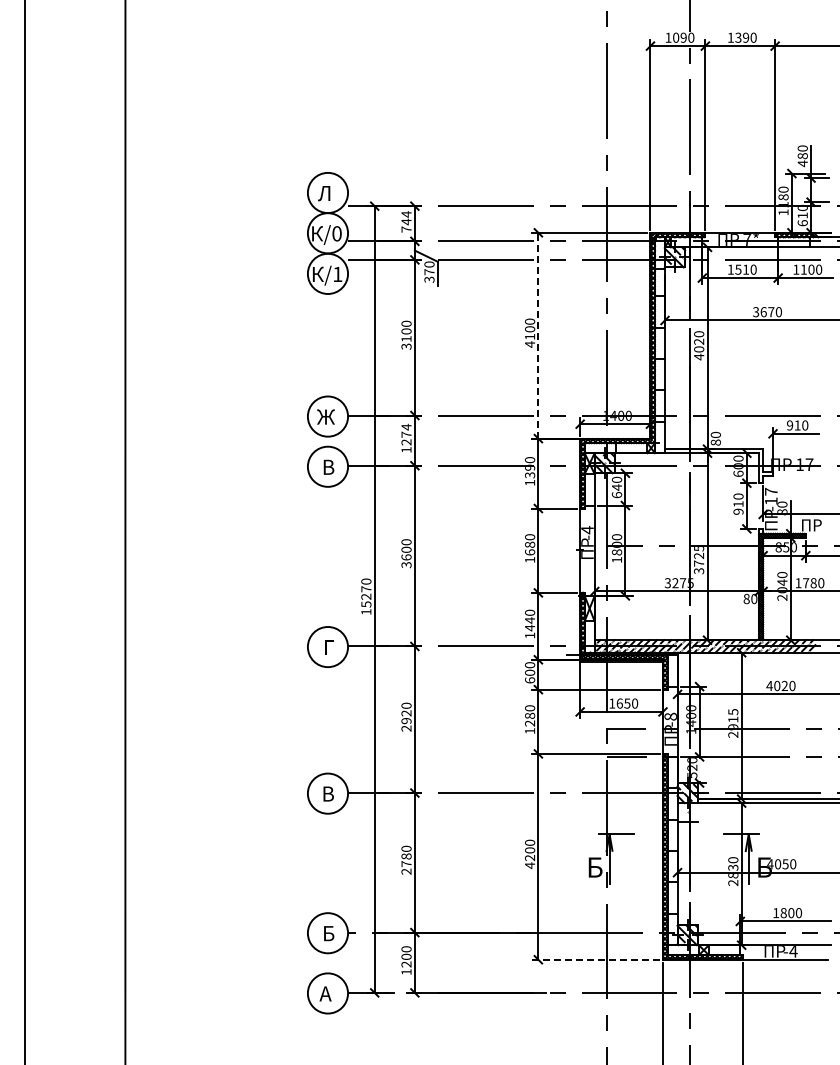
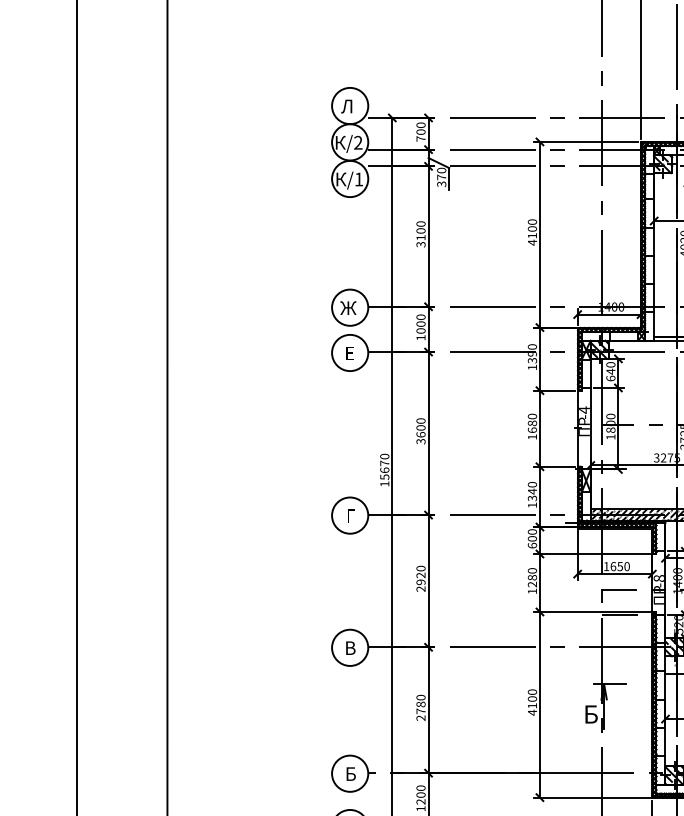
text: (406, 218) -> (420, 129), 744 -> 700
text: (336, 233) -> (357, 142), /0 -> /2
line: (538, 335) -> (540, 234), dashed -> solid
text: (406, 434) -> (420, 323), 1274 -> 1000
text: (328, 466) -> (350, 352), В -> Е
text: (366, 596) -> (384, 470), 15270 -> 15670
text: (530, 627) -> (532, 497), 1440 -> 1340
text: (529, 858) -> (531, 706), 4200 -> 4100
line: (595, 959) -> (591, 797), dashed -> solid

